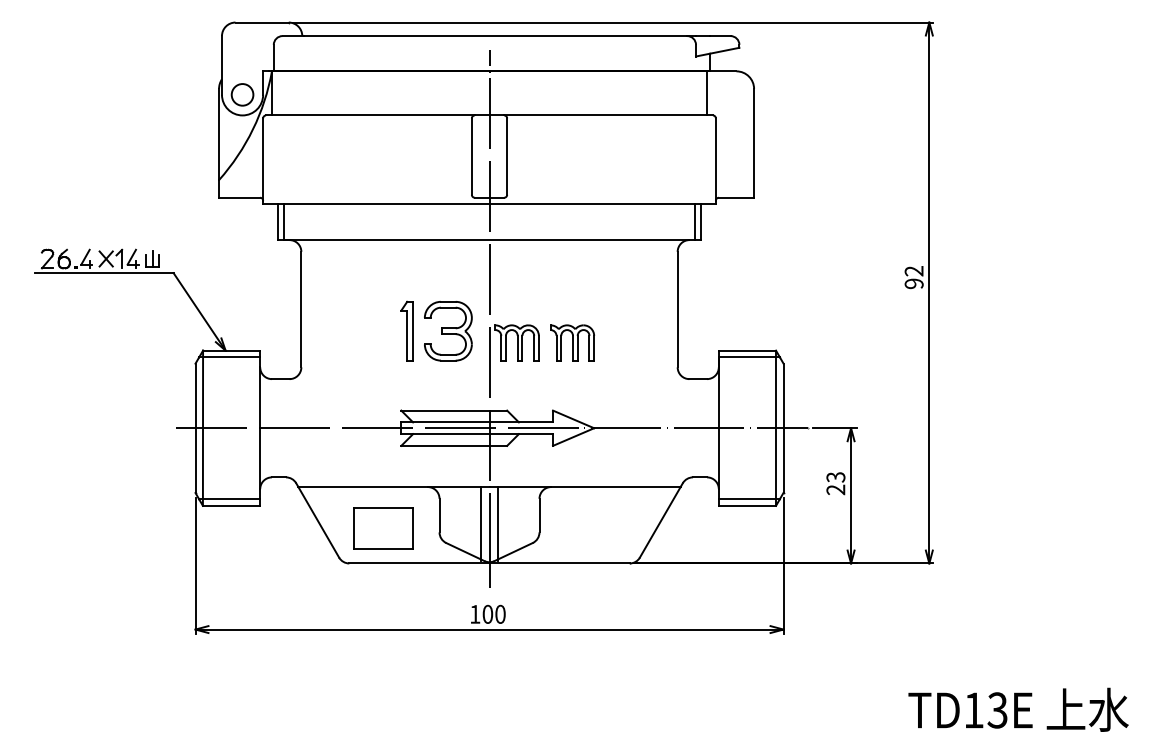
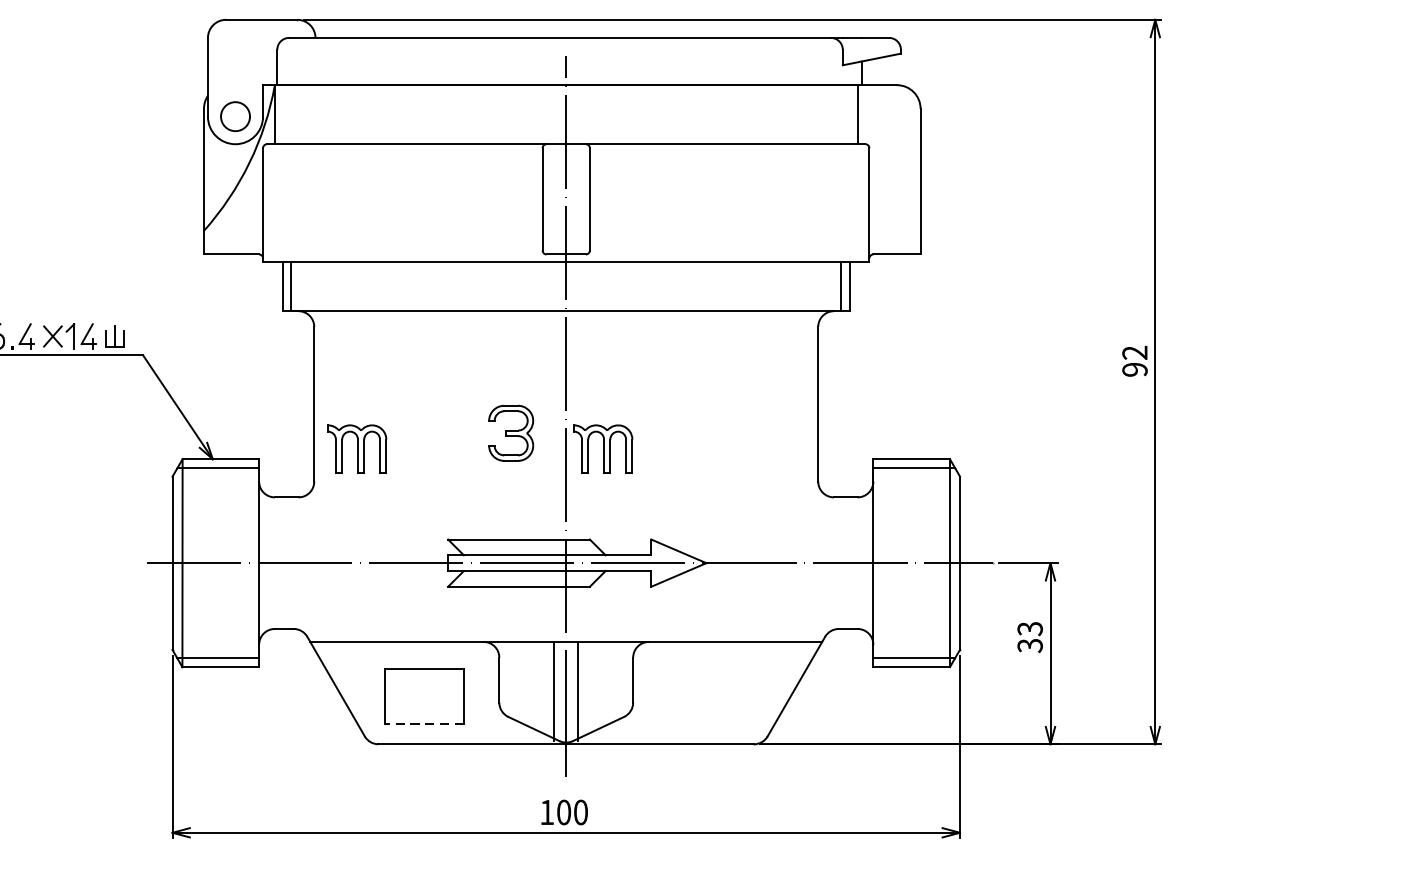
part: (406, 330) -> (455, 432), removed
part: (448, 331) -> (511, 433), size x0.7
part: (572, 342) -> (357, 448), moved
text: (836, 489) -> (1030, 645), 23 -> 33
line: (383, 548) -> (424, 724), solid -> dashed

